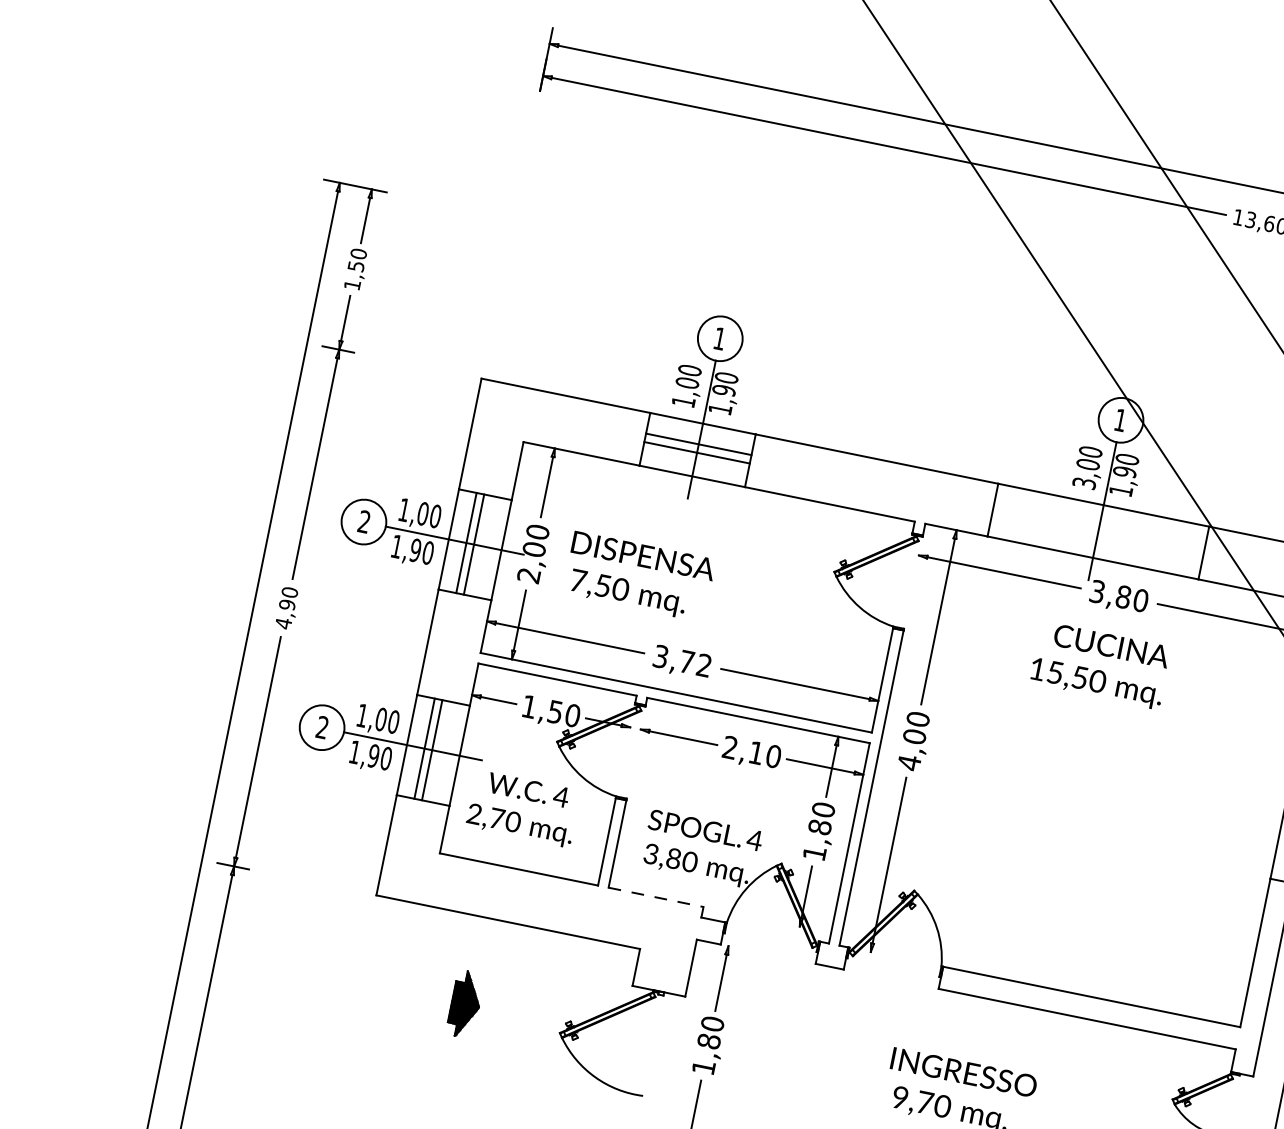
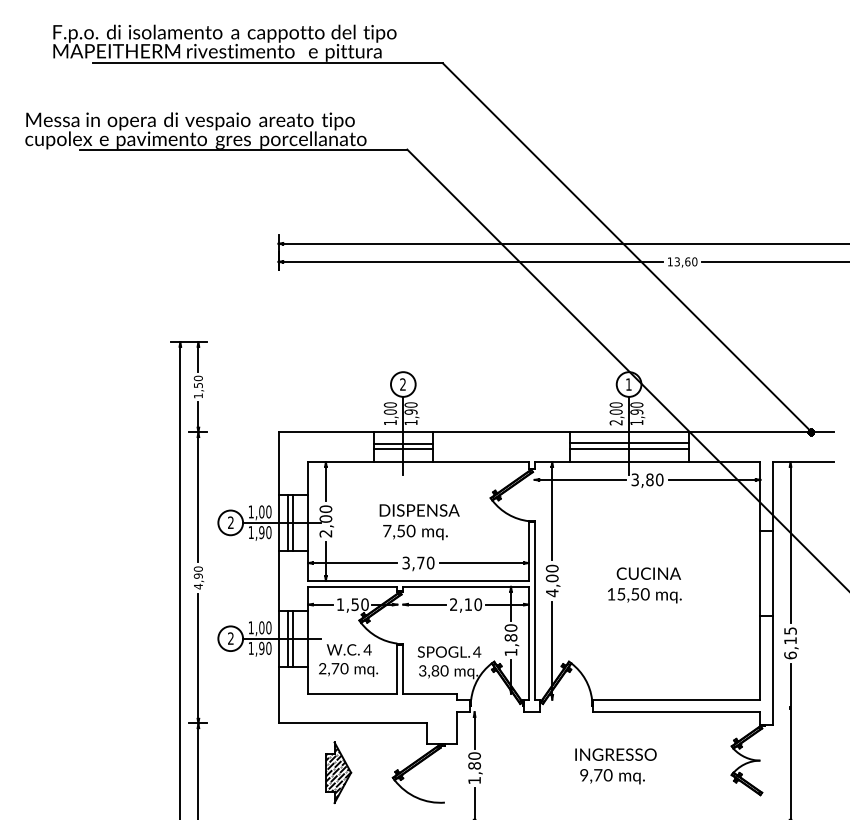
text: (718, 338) -> (402, 384), 1 -> 2
text: (1084, 483) -> (616, 422), 3,00 -> 2,00
line: (1098, 524) -> (628, 443), added
line: (1096, 533) -> (628, 448), added
text: (638, 577) -> (419, 522), moved
text: (704, 664) -> (430, 562), 3,72 -> 3,70
text: (1099, 665) -> (644, 585), moved
line: (656, 897) -> (430, 693), dashed -> solid
part: (465, 1004) -> (338, 772), size x1.67

